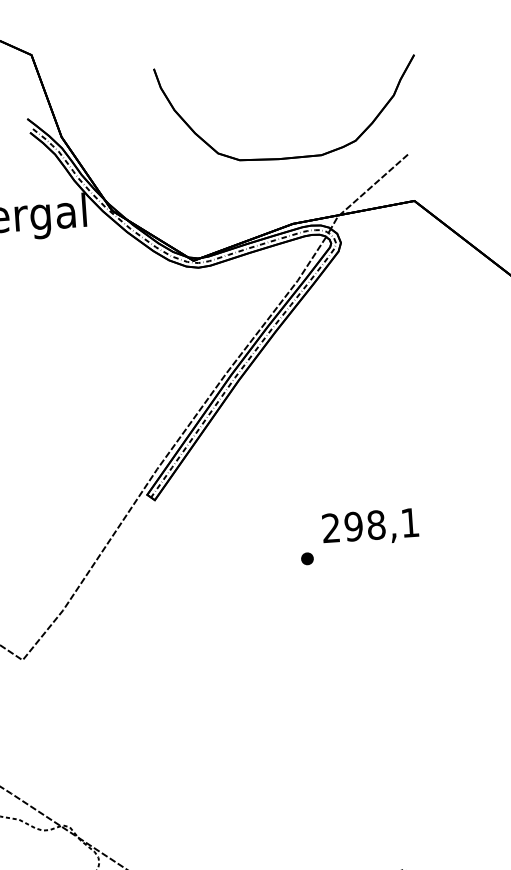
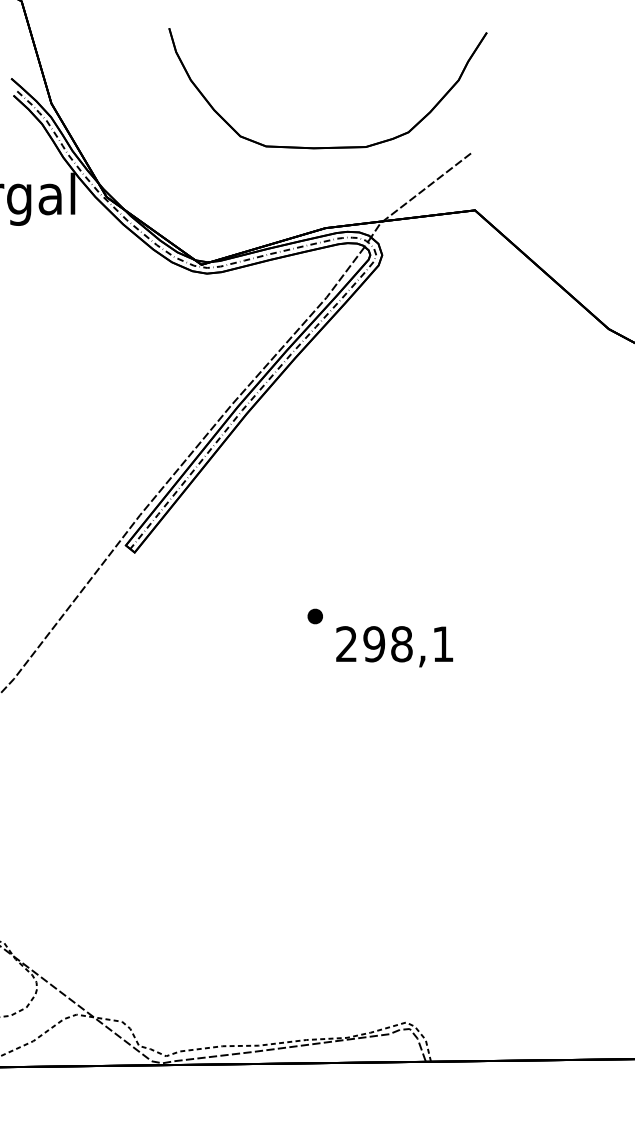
text: (370, 527) -> (394, 646), moved
part: (306, 558) -> (314, 616), moved

